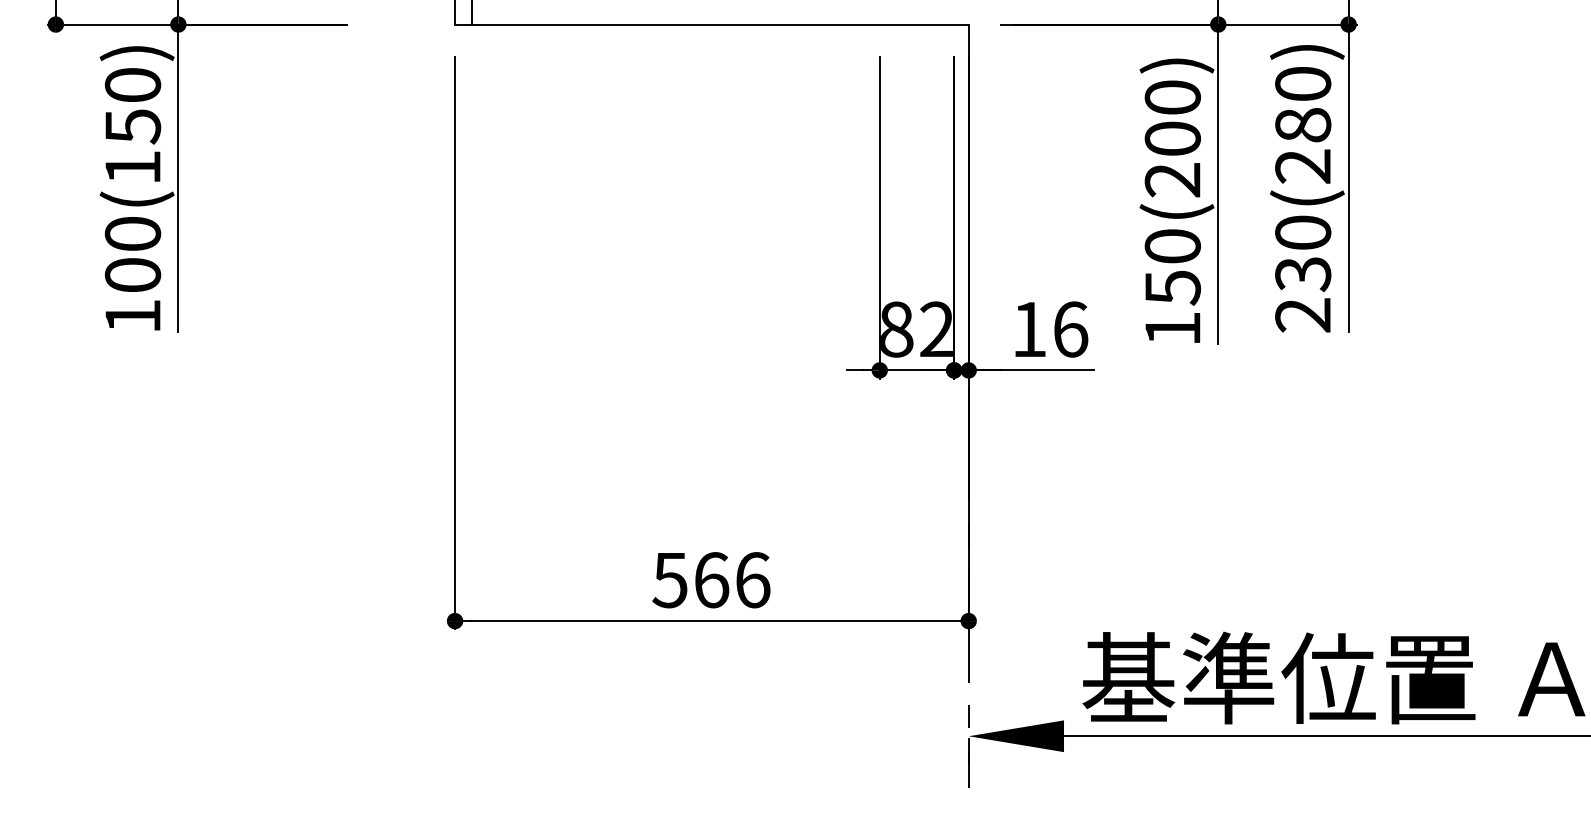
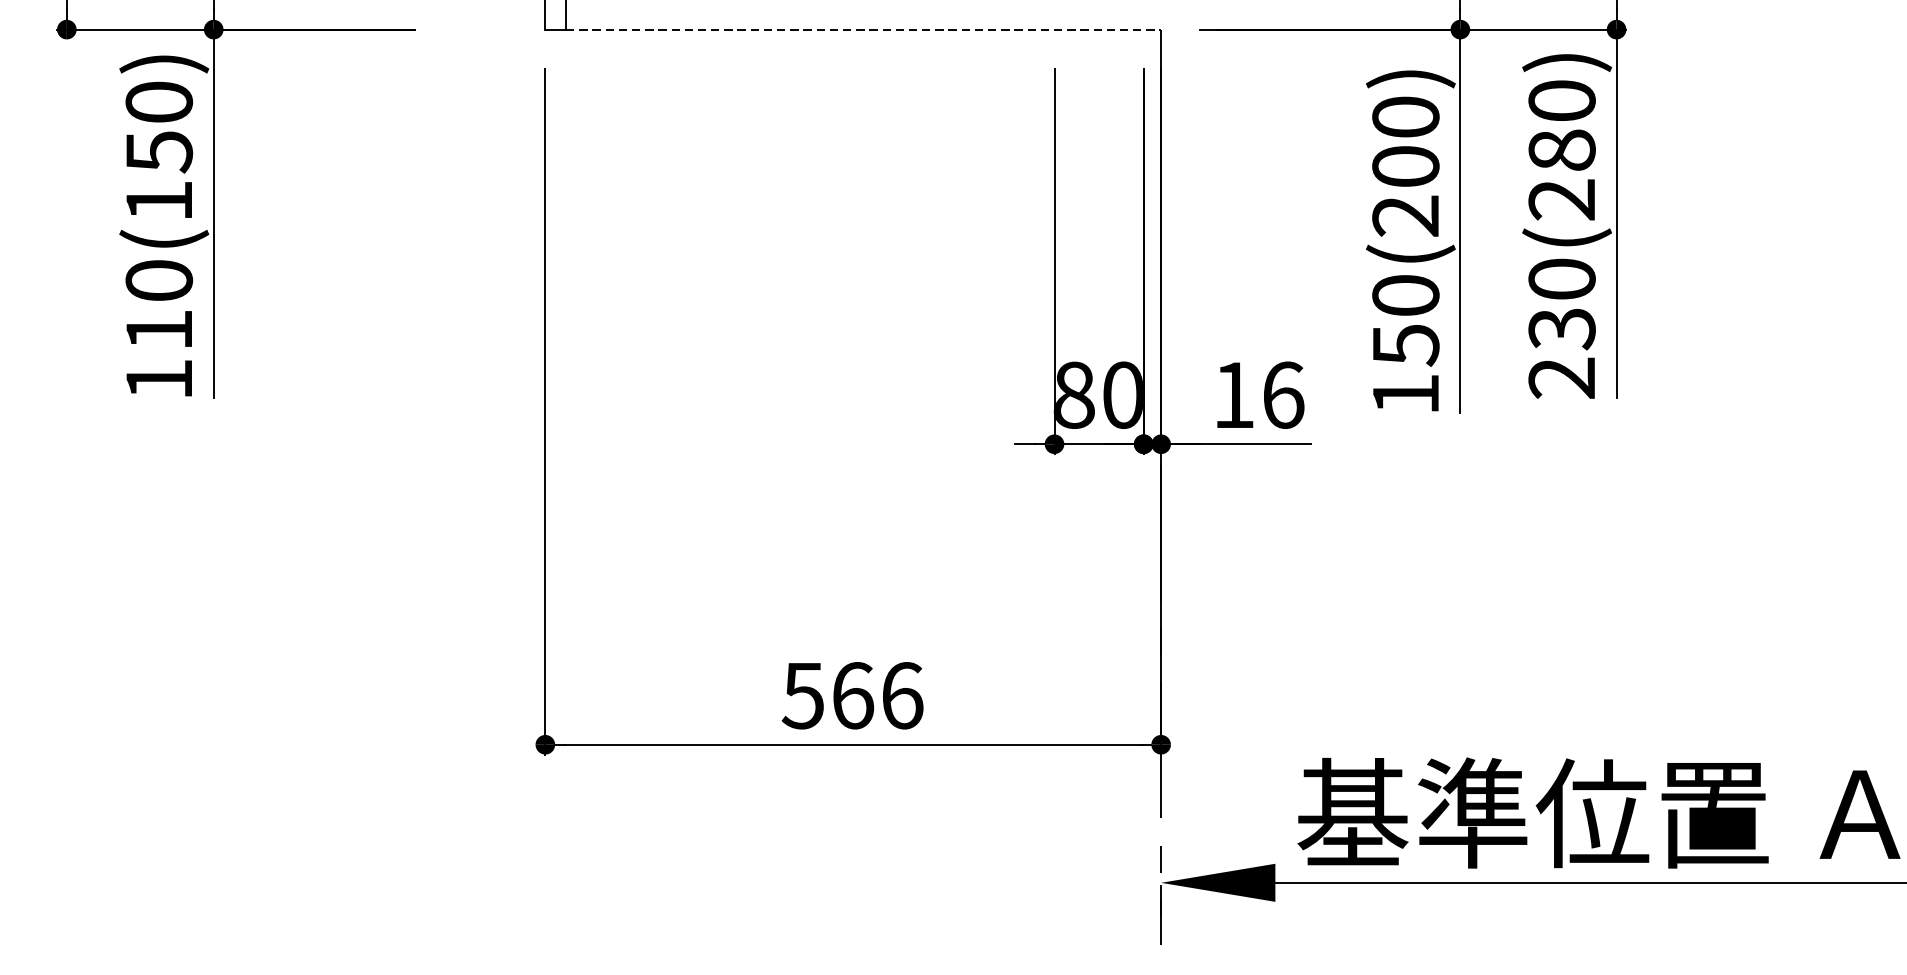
line: (721, 24) -> (864, 29), solid -> dashed
text: (132, 274) -> (158, 329), 100(150) -> 110(150)
text: (936, 329) -> (1122, 395), 82 -> 80

